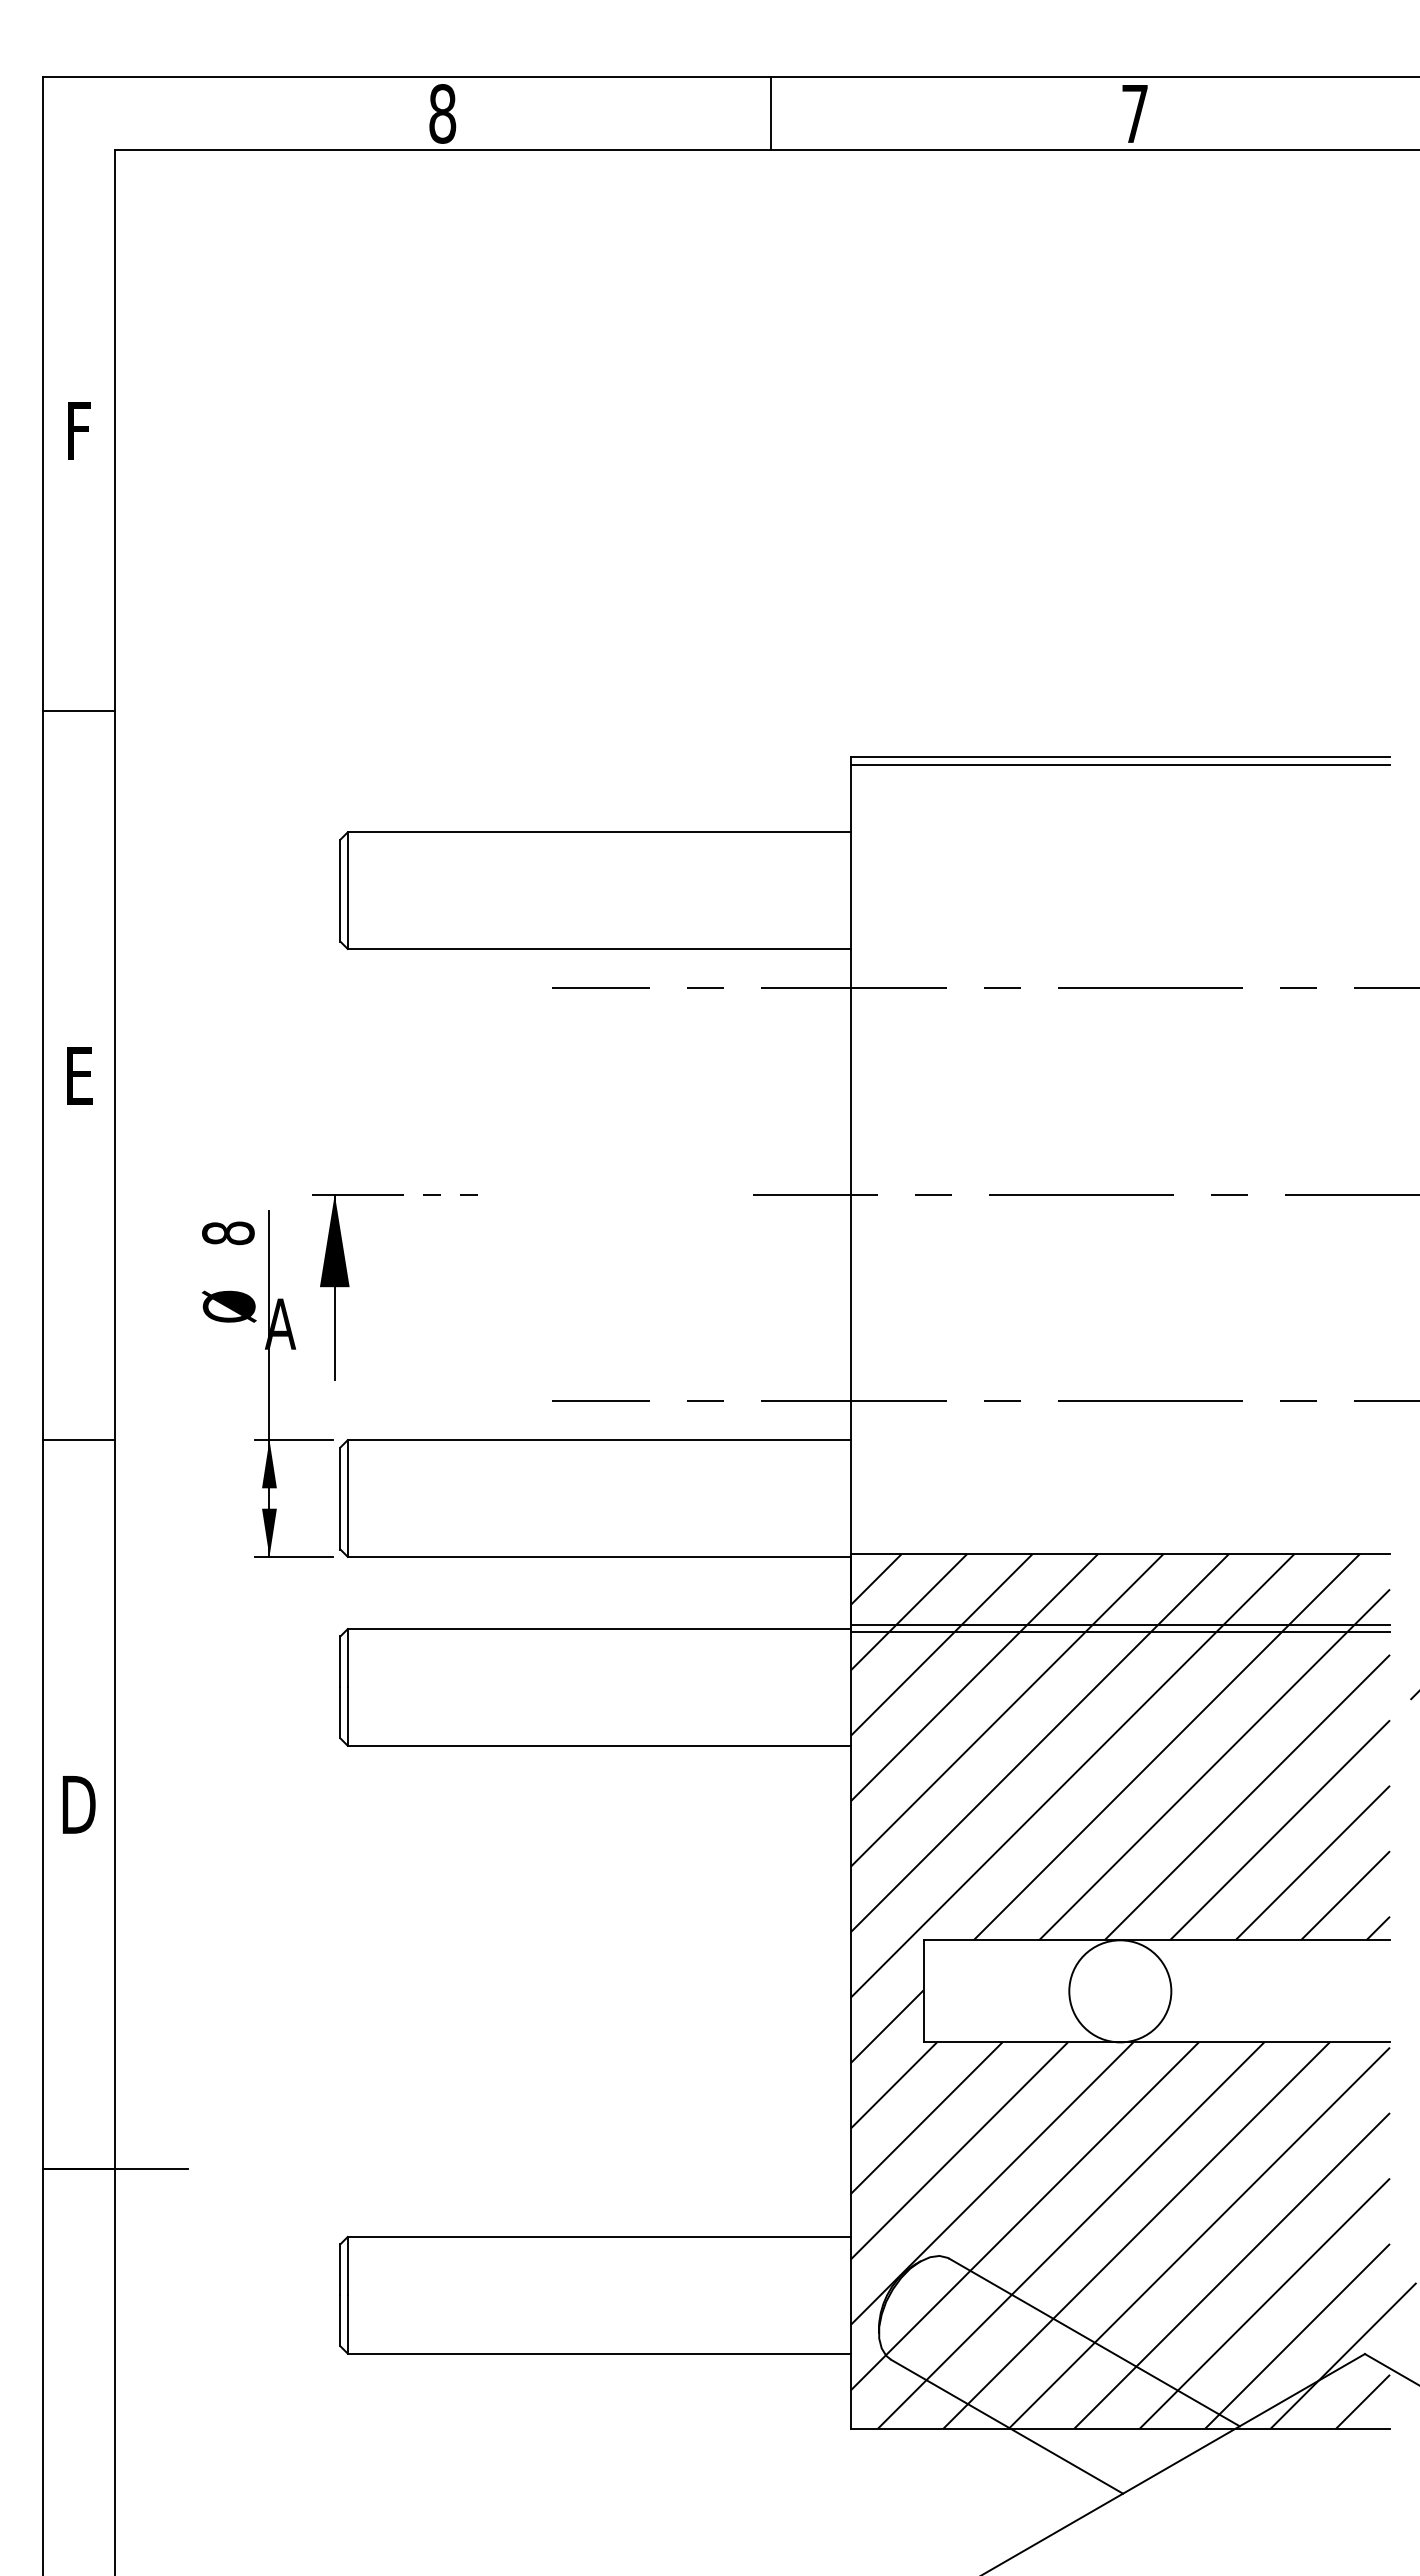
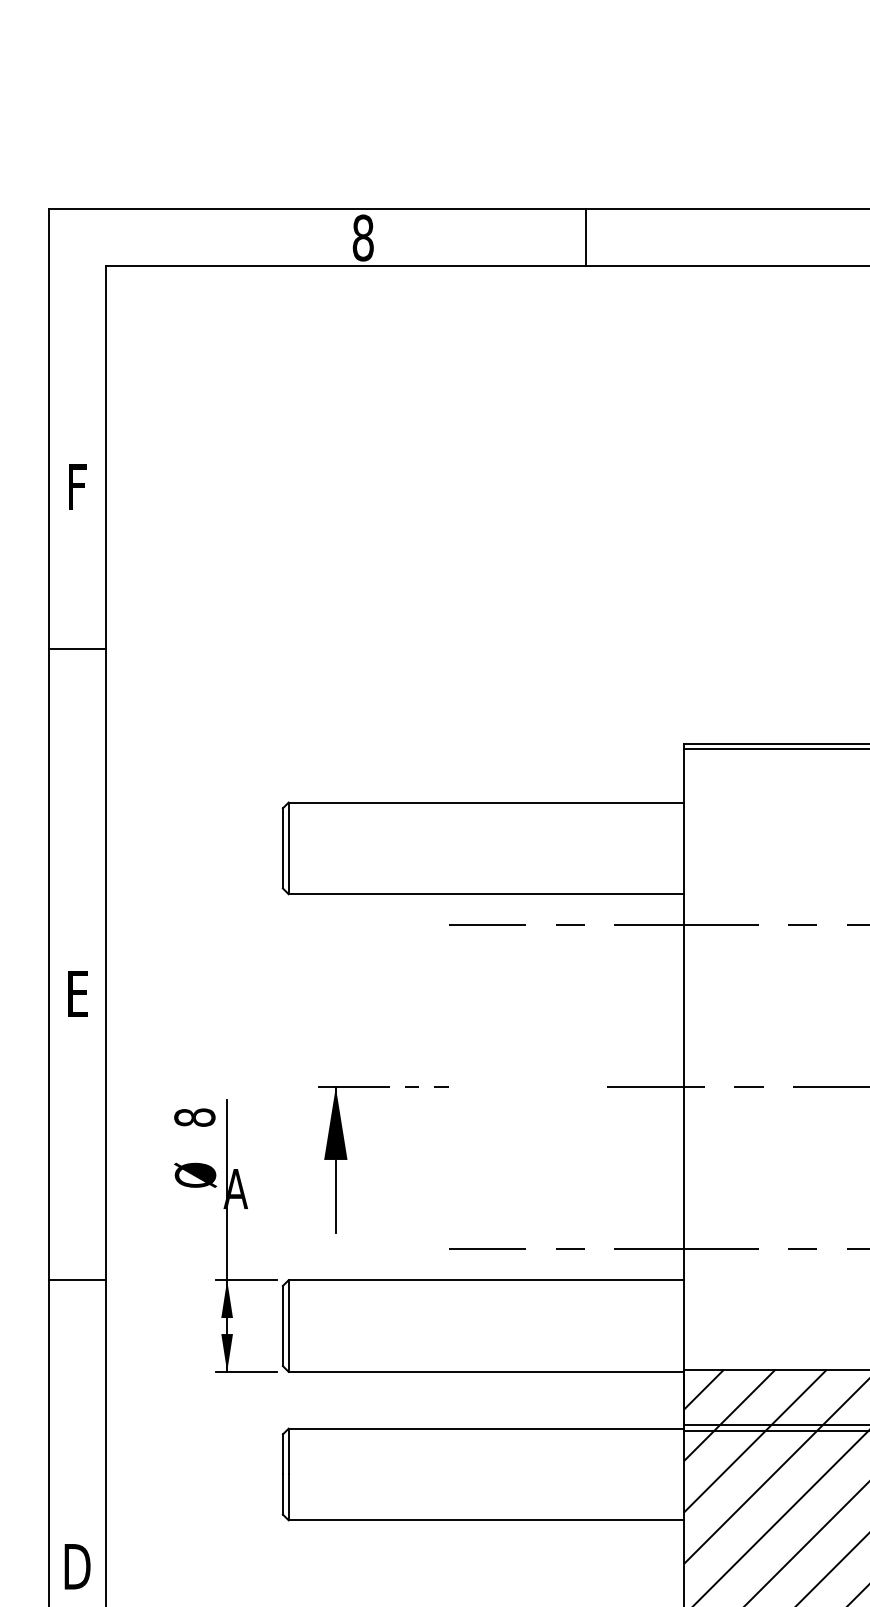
line: (771, 113) -> (586, 237), moved
line: (78, 711) -> (77, 649), moved
part: (349, 1286) -> (347, 1159), moved

